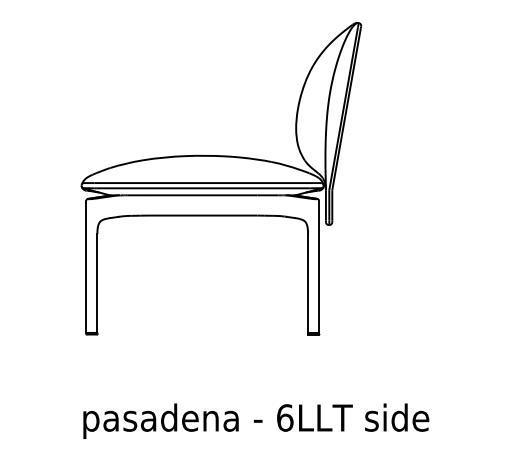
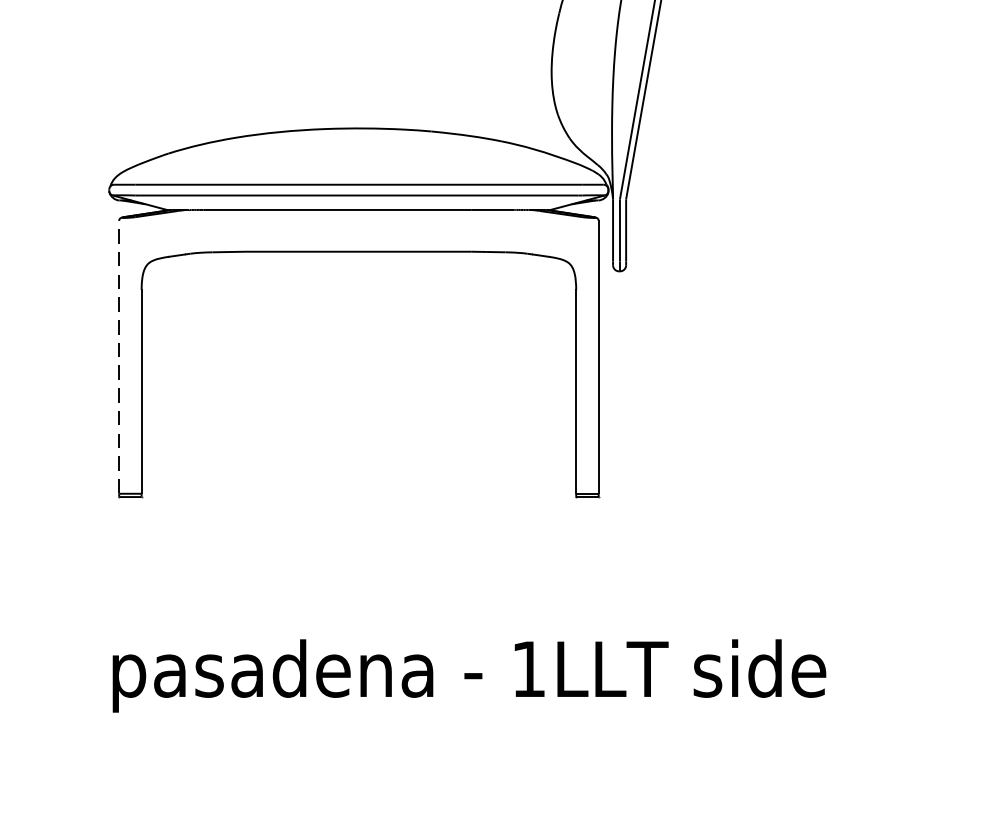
line: (86, 266) -> (119, 356), solid -> dashed
text: (285, 417) -> (529, 668), 6LLT -> 1LLT

